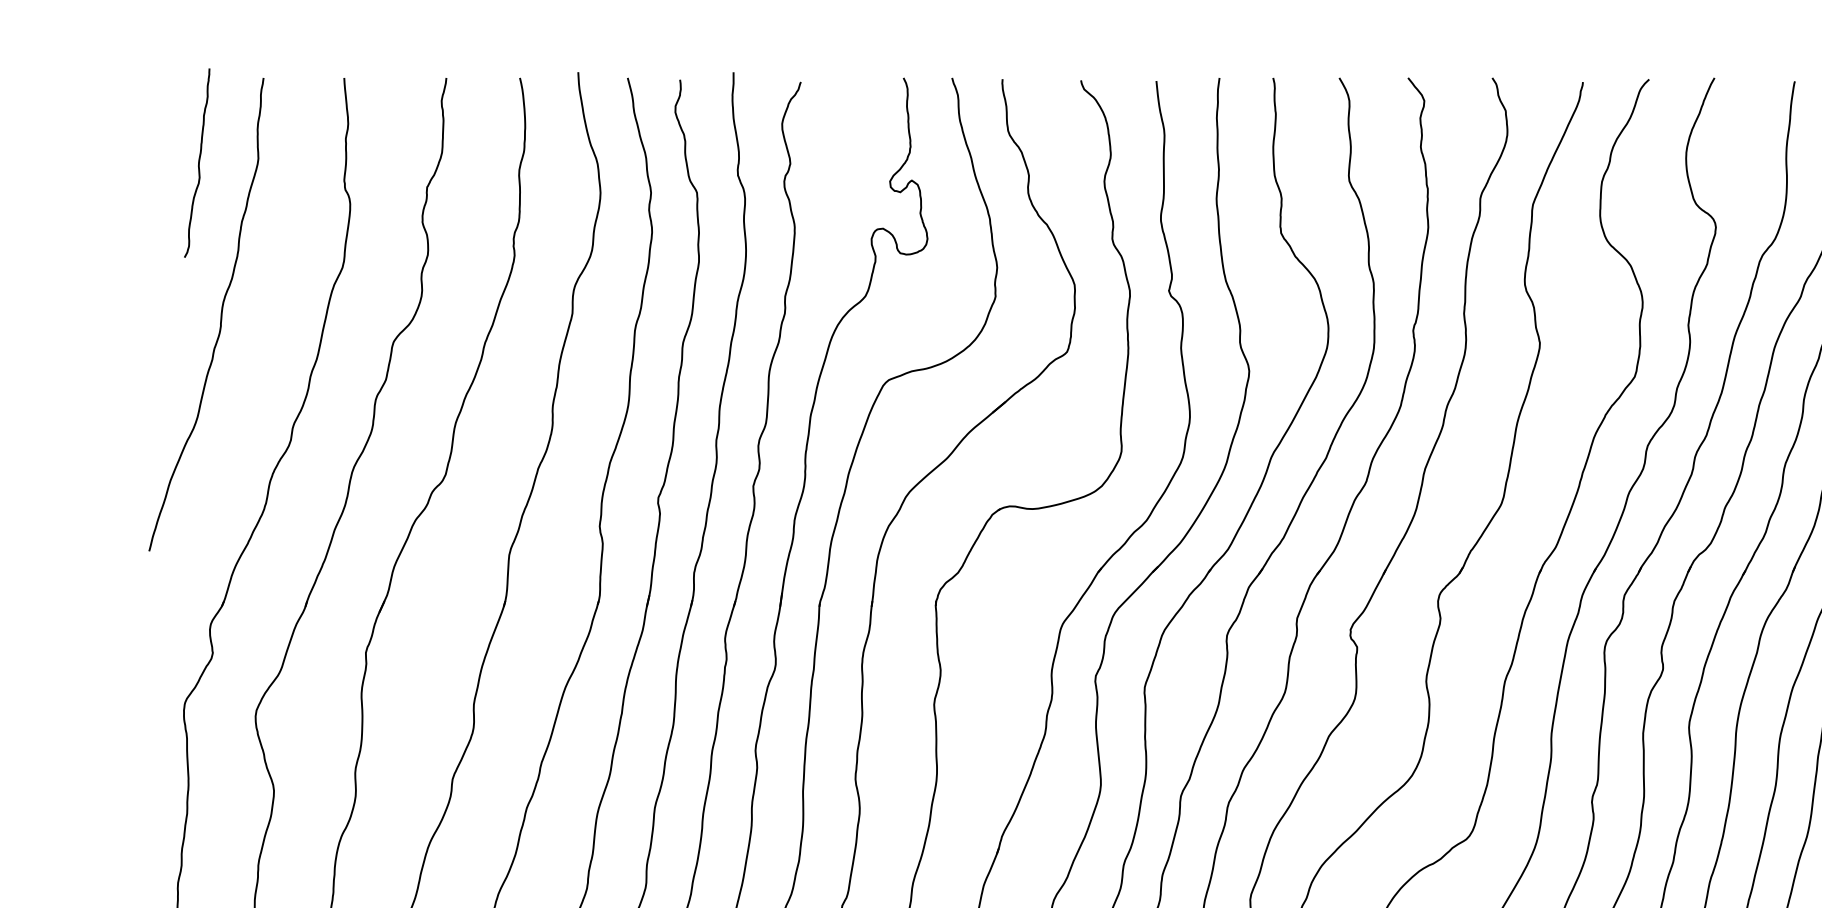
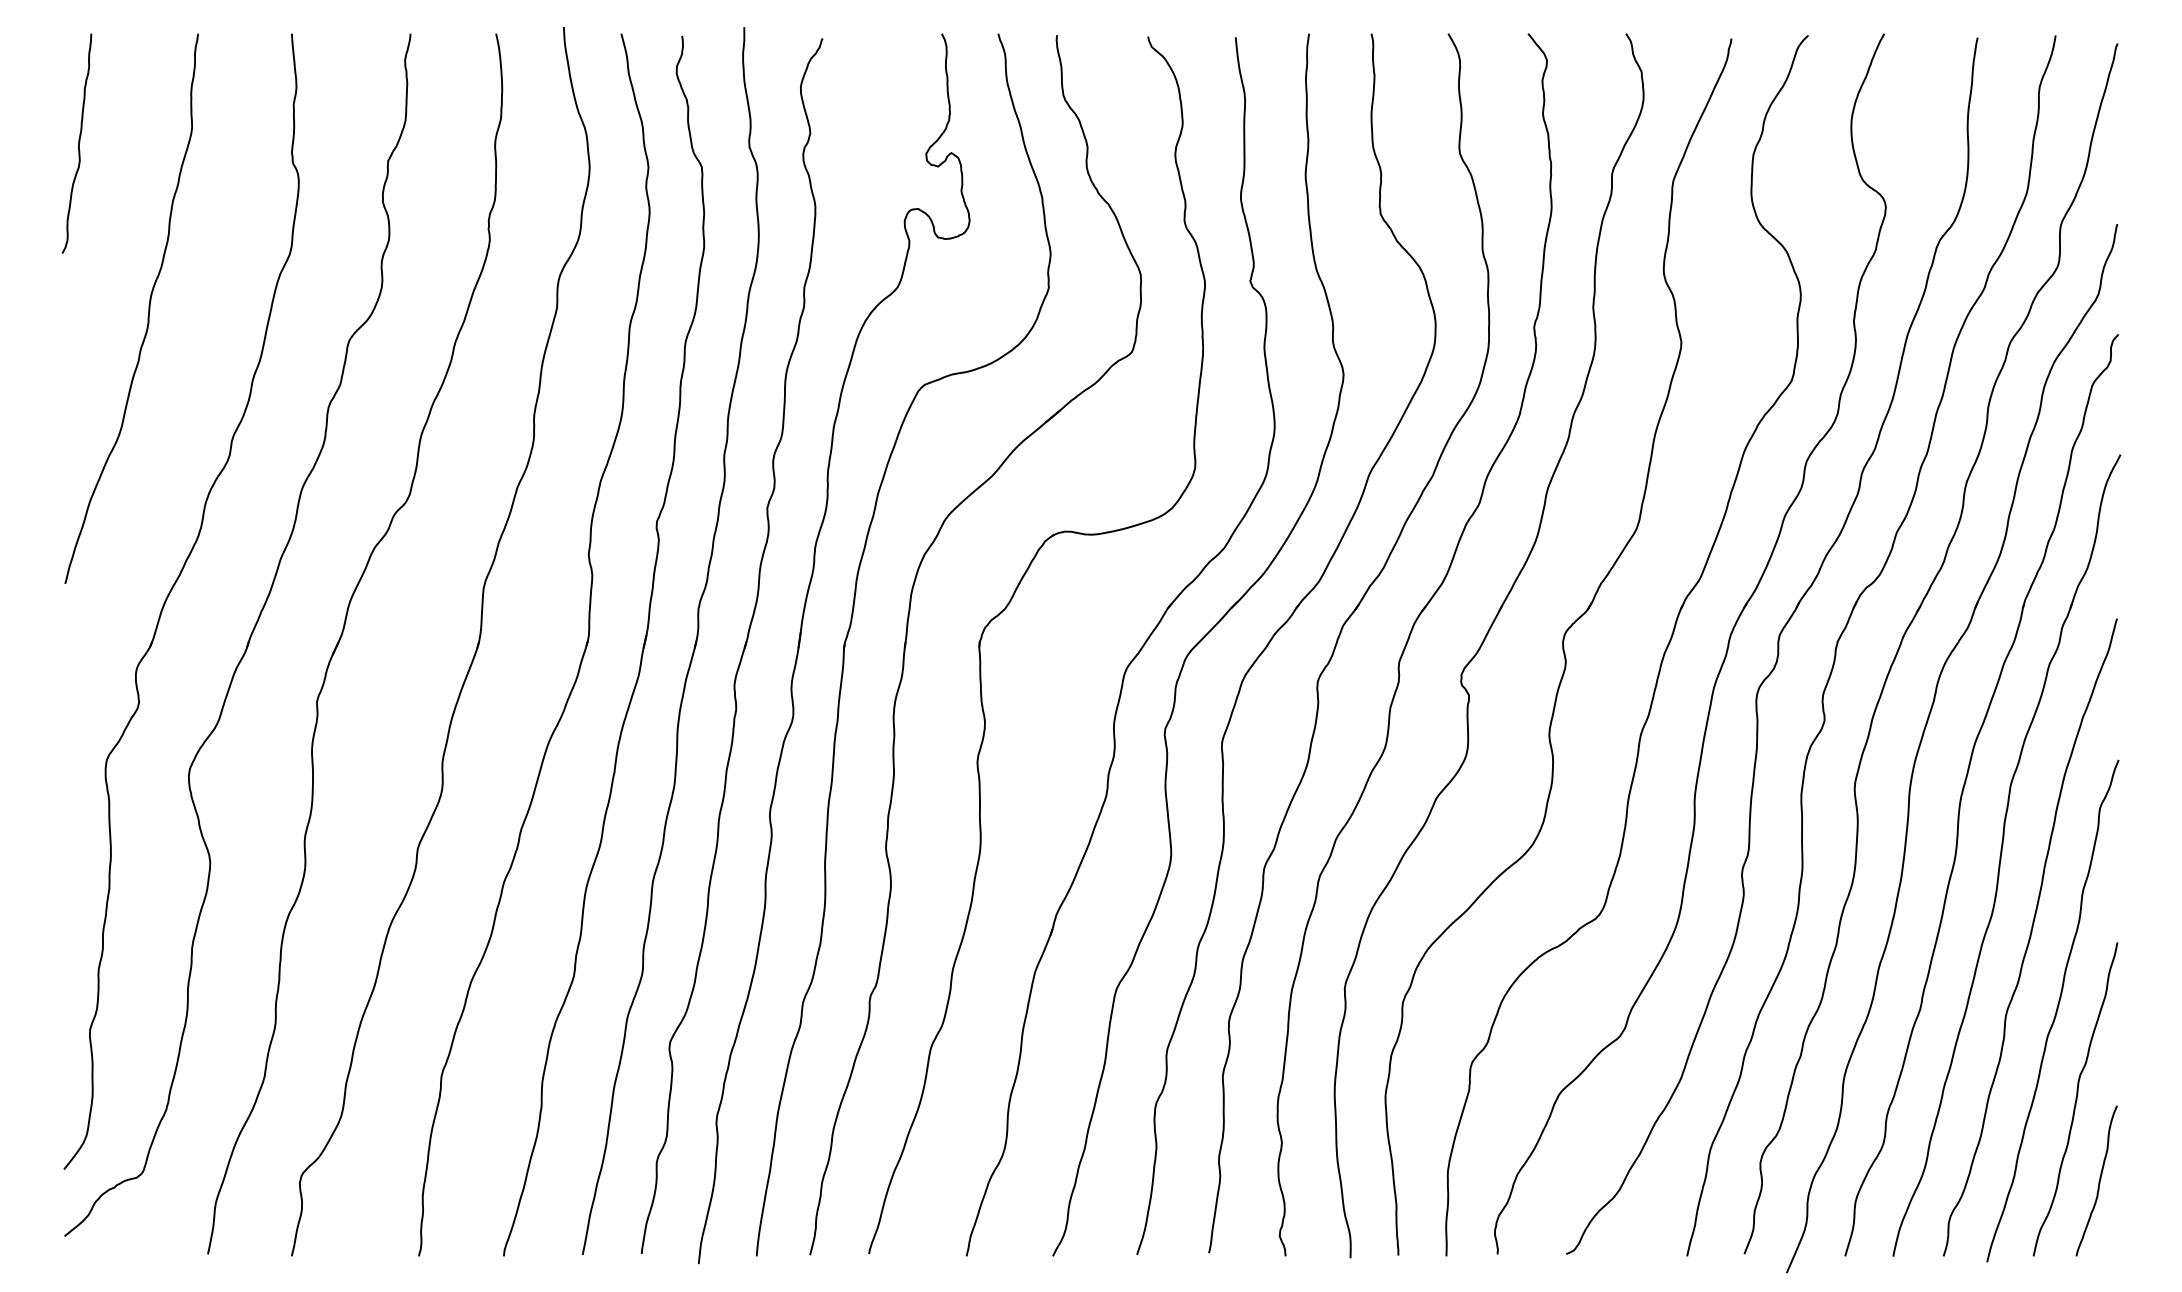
curve: (198, 162) -> (78, 143), moved

